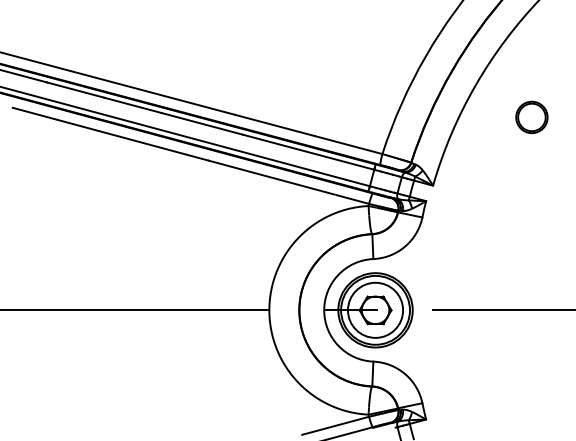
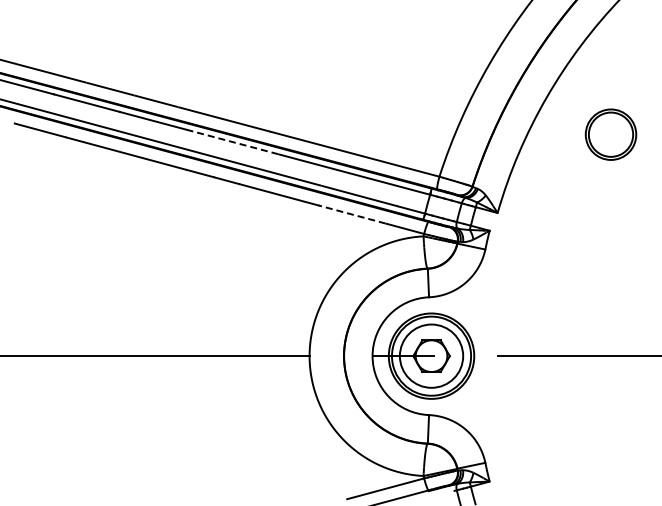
part: (532, 117) -> (611, 134), size x1.4
line: (202, 123) -> (232, 141), solid -> dashed
line: (305, 186) -> (351, 214), solid -> dashed

